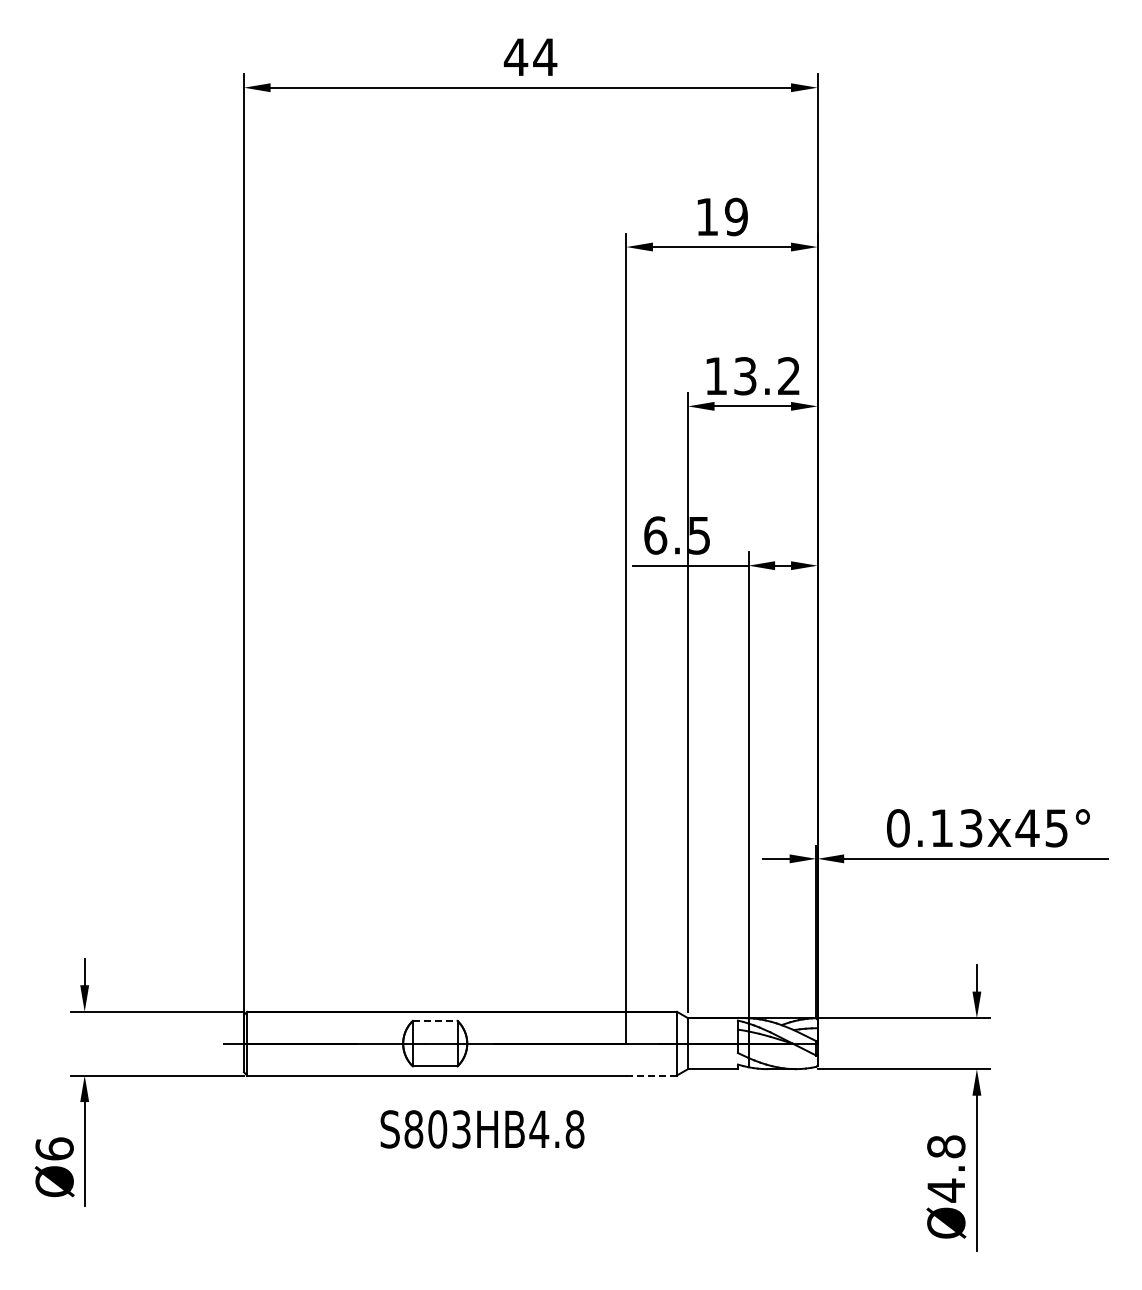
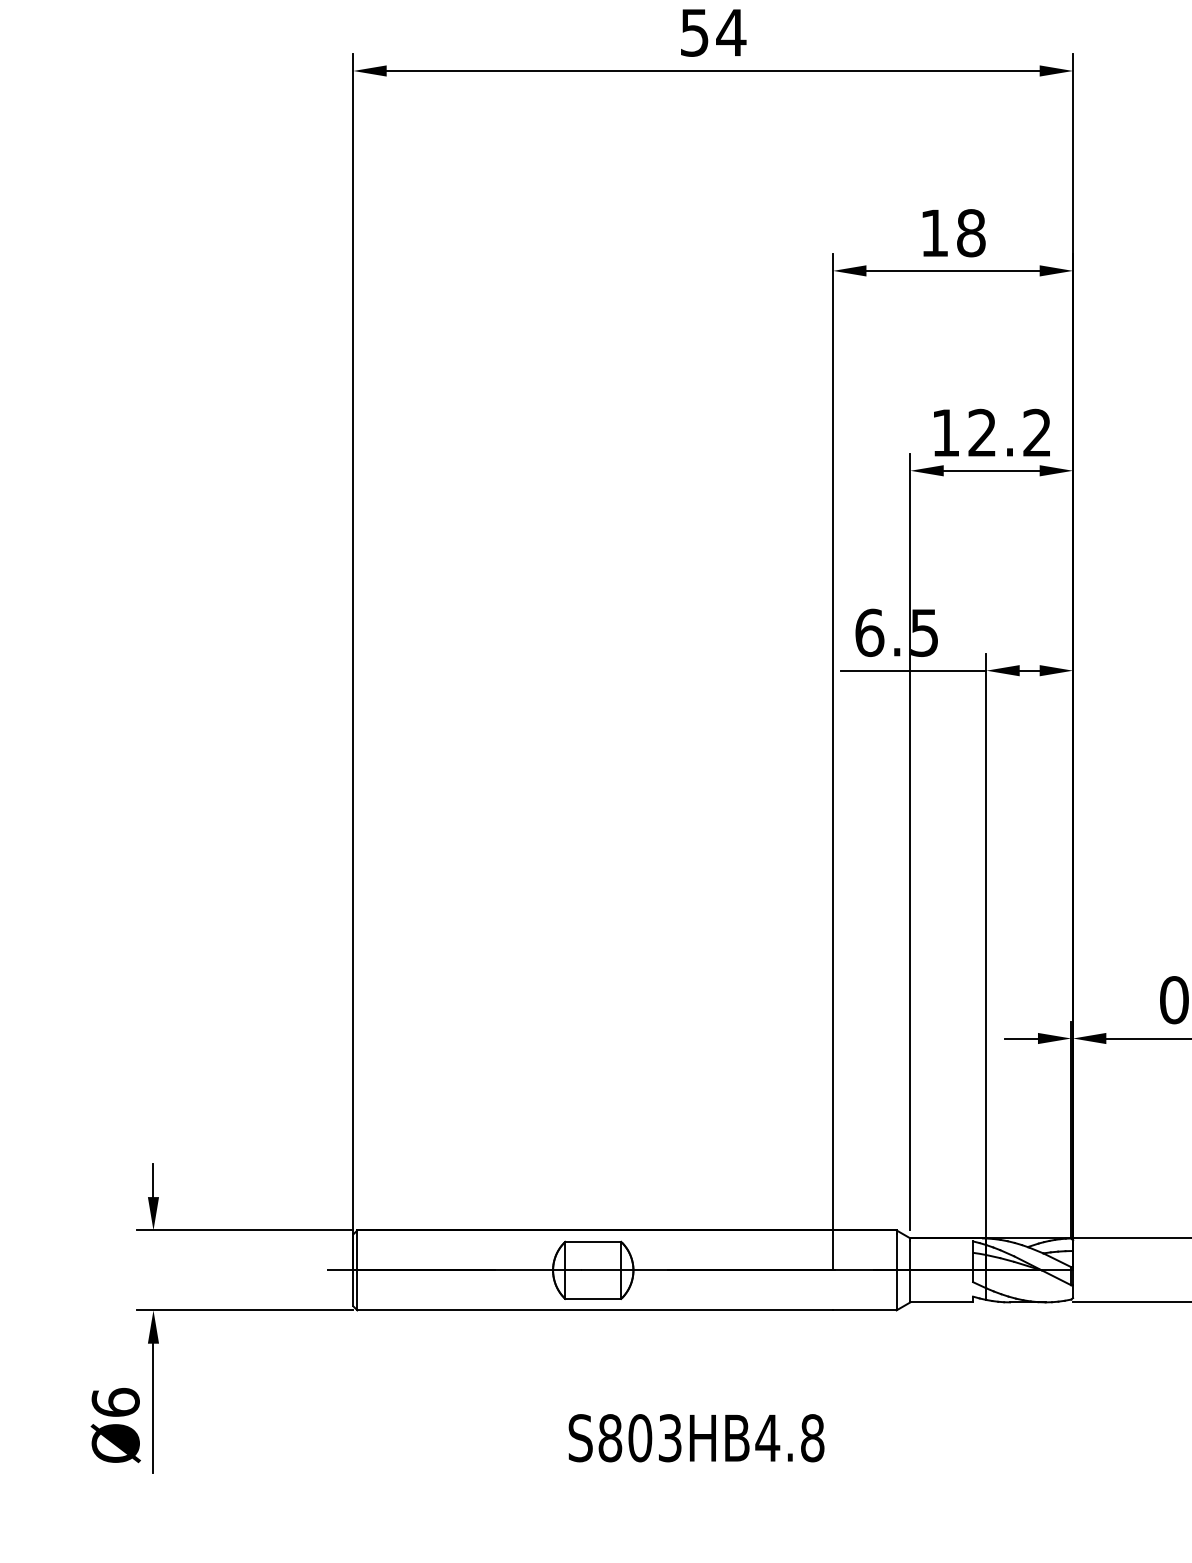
text: (515, 57) -> (693, 33), 44 -> 54
text: (736, 216) -> (971, 232), 19 -> 18
text: (745, 376) -> (982, 433), 13.2 -> 12.2
line: (435, 1020) -> (593, 1241), dashed -> solid
line: (651, 1075) -> (864, 1310), dashed -> solid
text: (482, 1129) -> (696, 1438), moved

